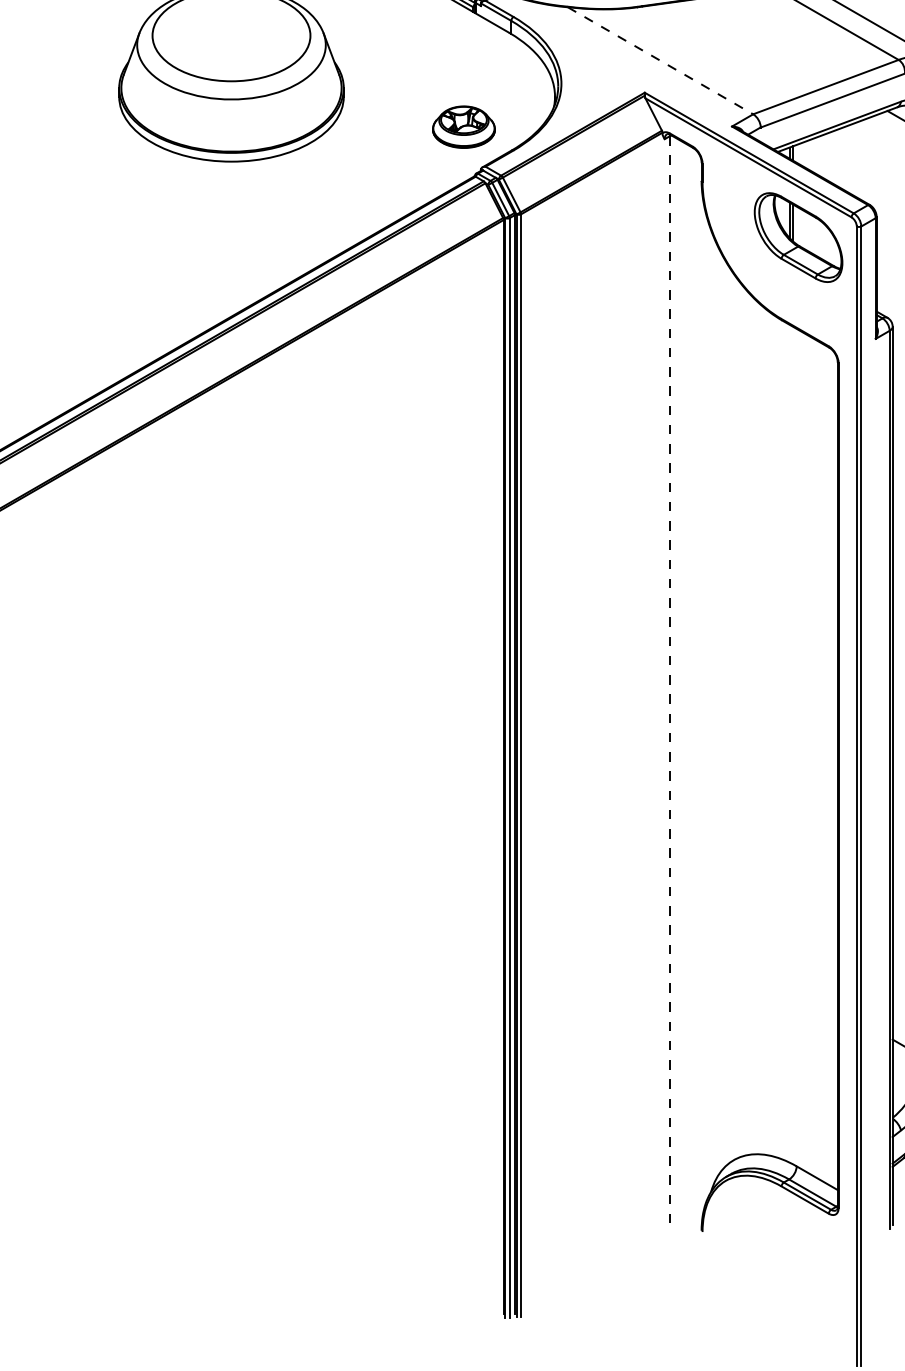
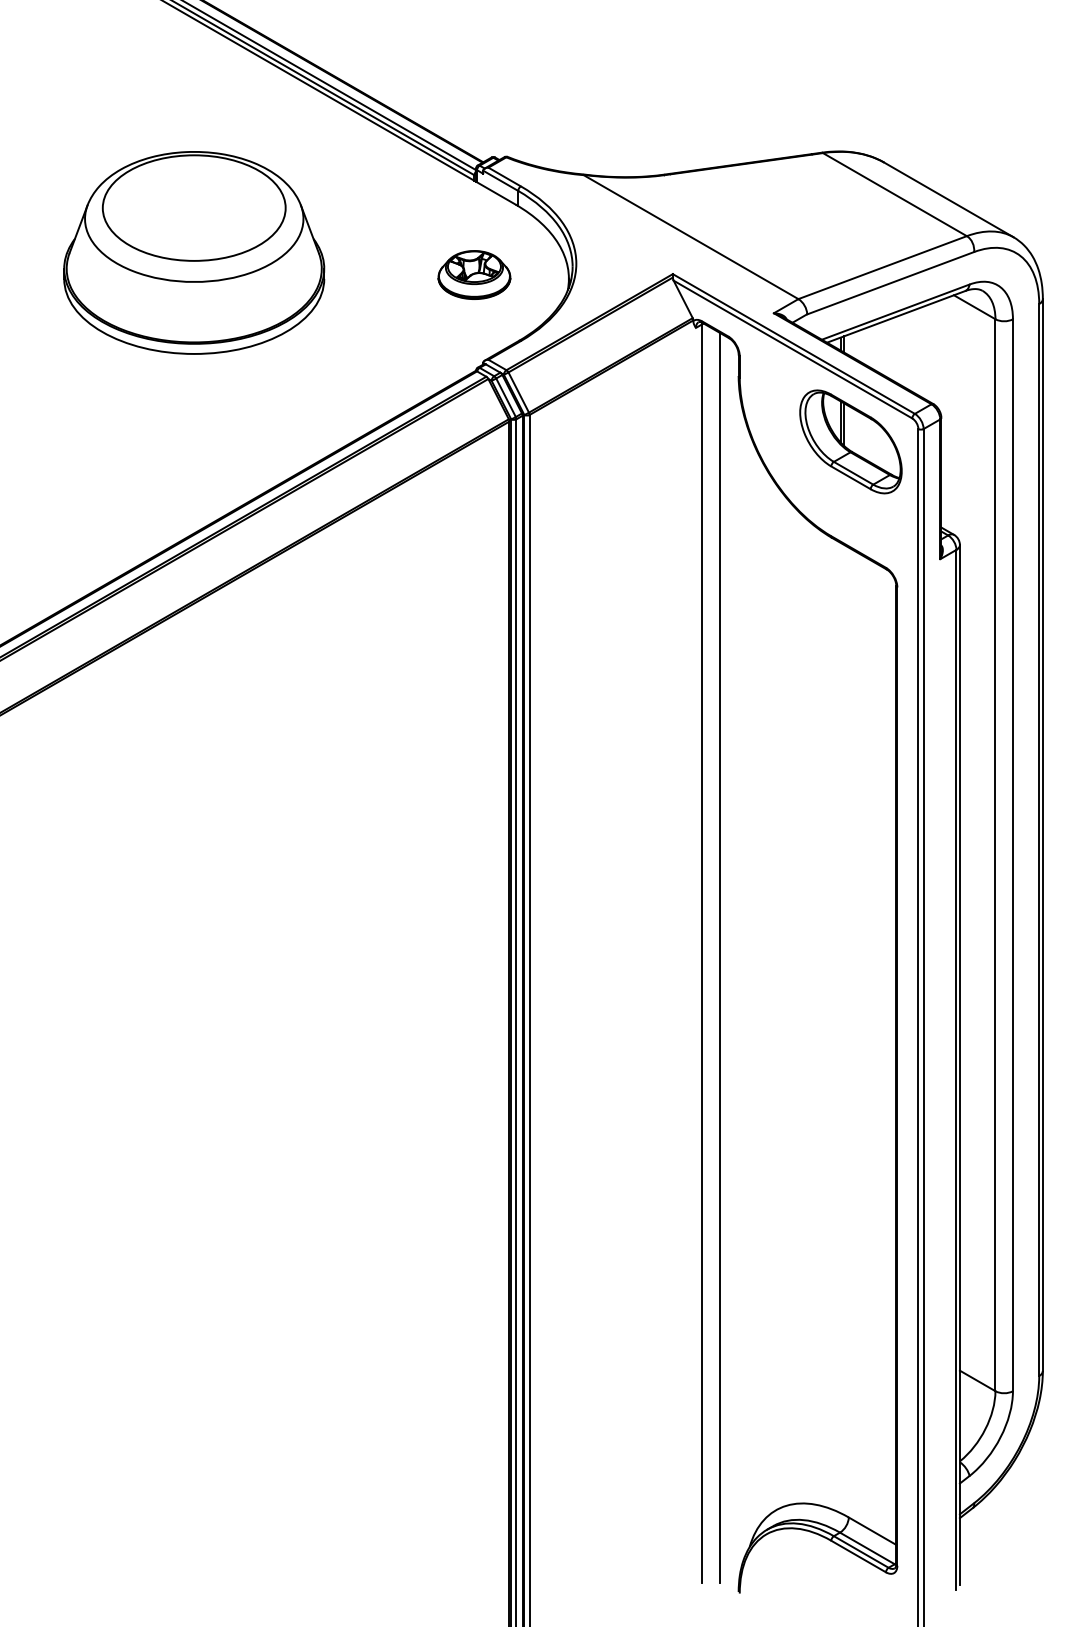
line: (660, 61) -> (691, 237), dashed -> solid
part: (464, 126) -> (474, 274), moved
line: (670, 680) -> (702, 954), dashed -> solid
line: (685, 682) -> (719, 957), added

